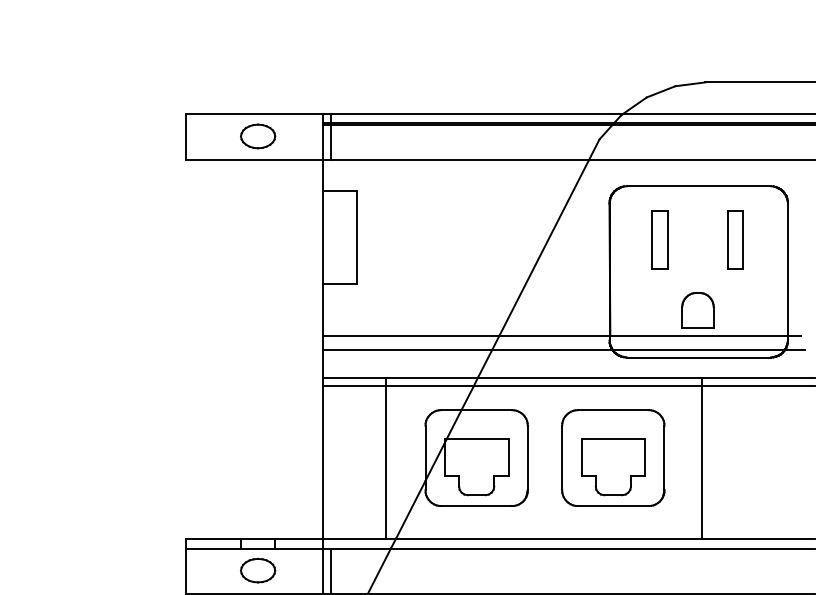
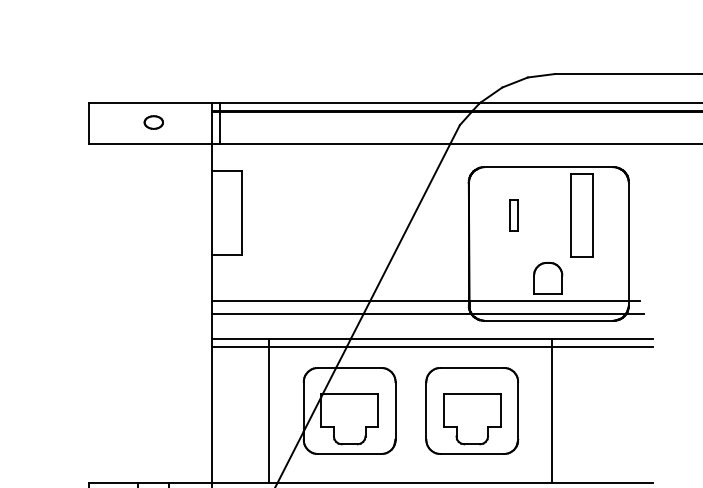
part: (258, 136) -> (154, 122), size x0.6
part: (659, 239) -> (513, 214), size x0.6
part: (735, 239) -> (581, 214), size x1.6

